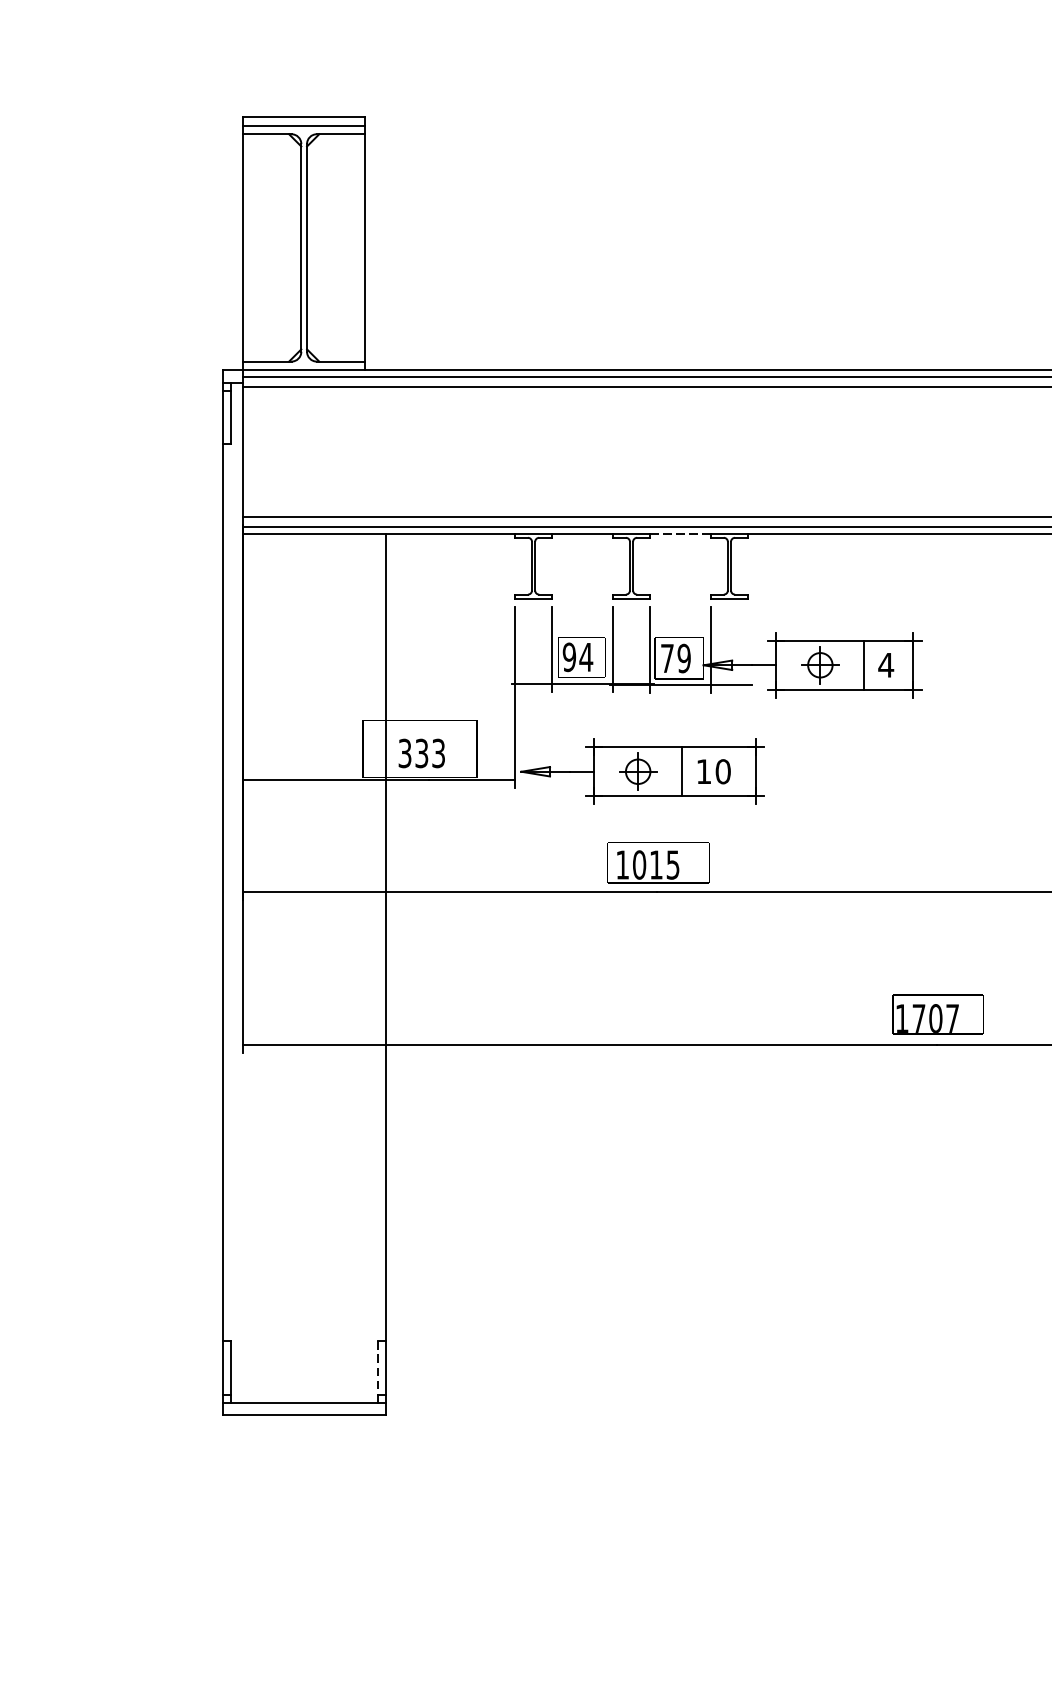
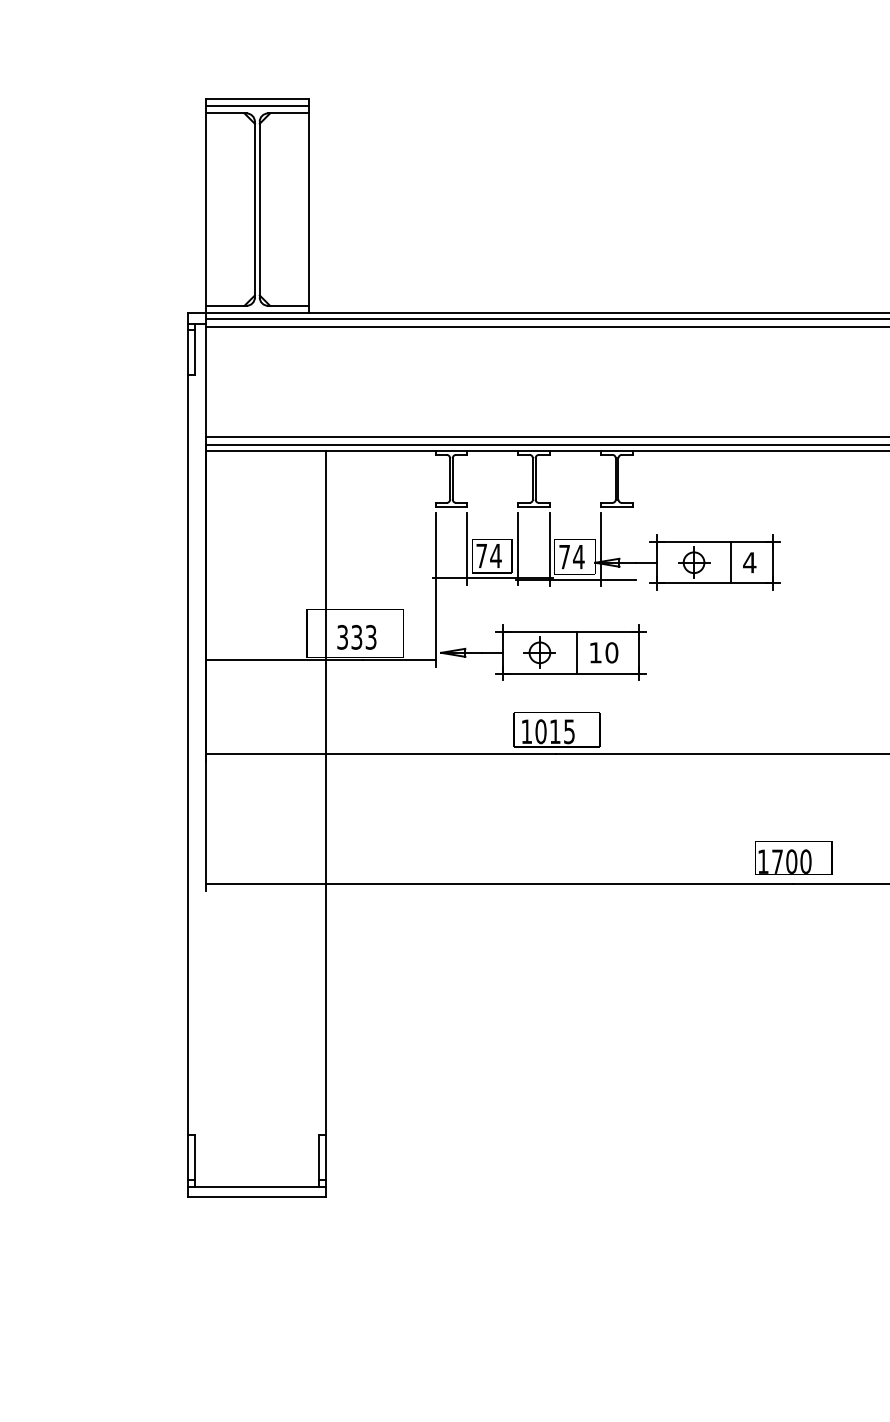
line: (680, 533) -> (575, 451), dashed -> solid
text: (569, 656) -> (481, 555), 94 -> 74
text: (683, 657) -> (578, 556), 79 -> 74
text: (952, 1018) -> (805, 861), 1707 -> 1700
line: (377, 1368) -> (319, 1157), dashed -> solid

